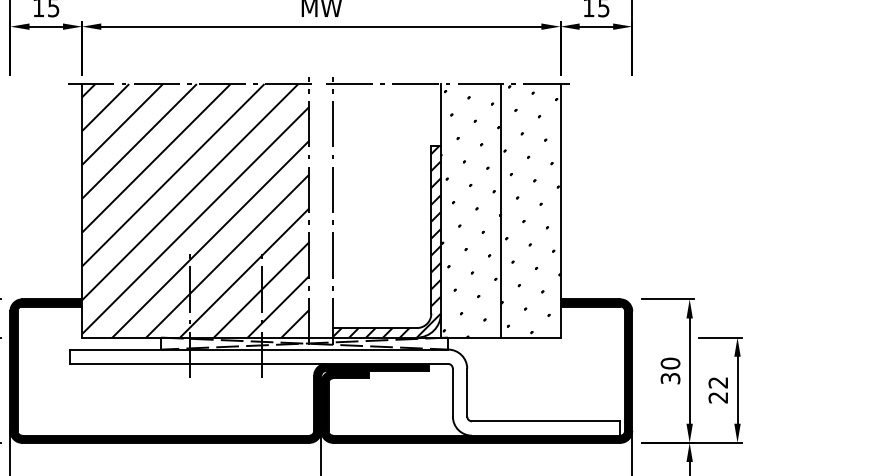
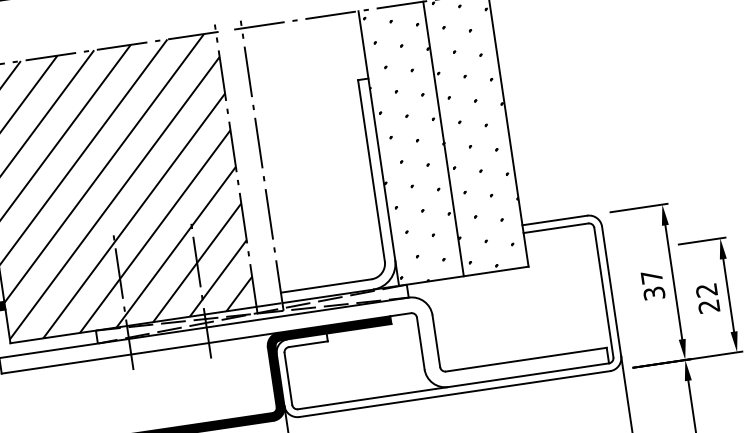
hatch: (386, 241) -> (324, 190), removed
text: (670, 363) -> (651, 277), 30 -> 37
fill: (476, 370) -> (442, 315), removed

